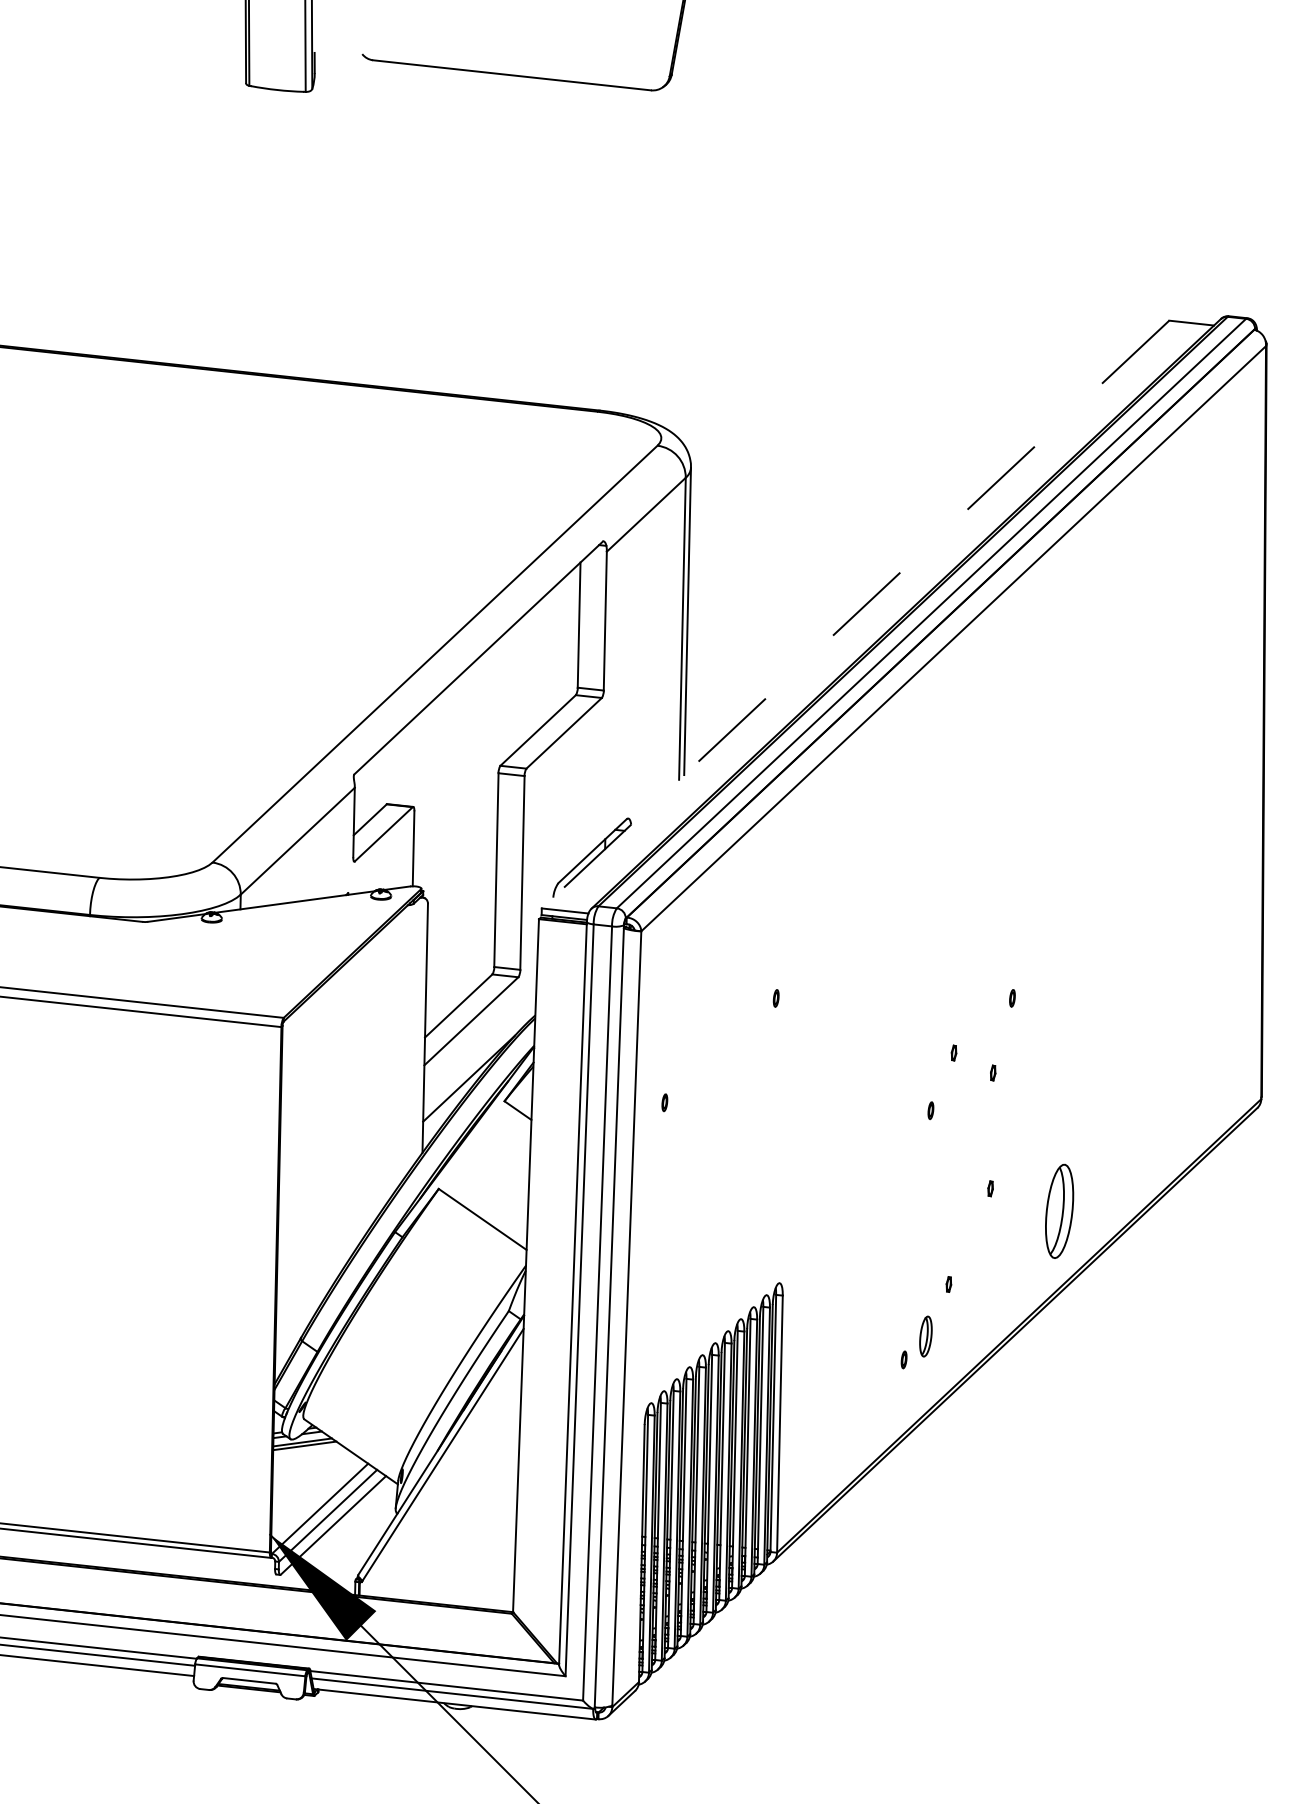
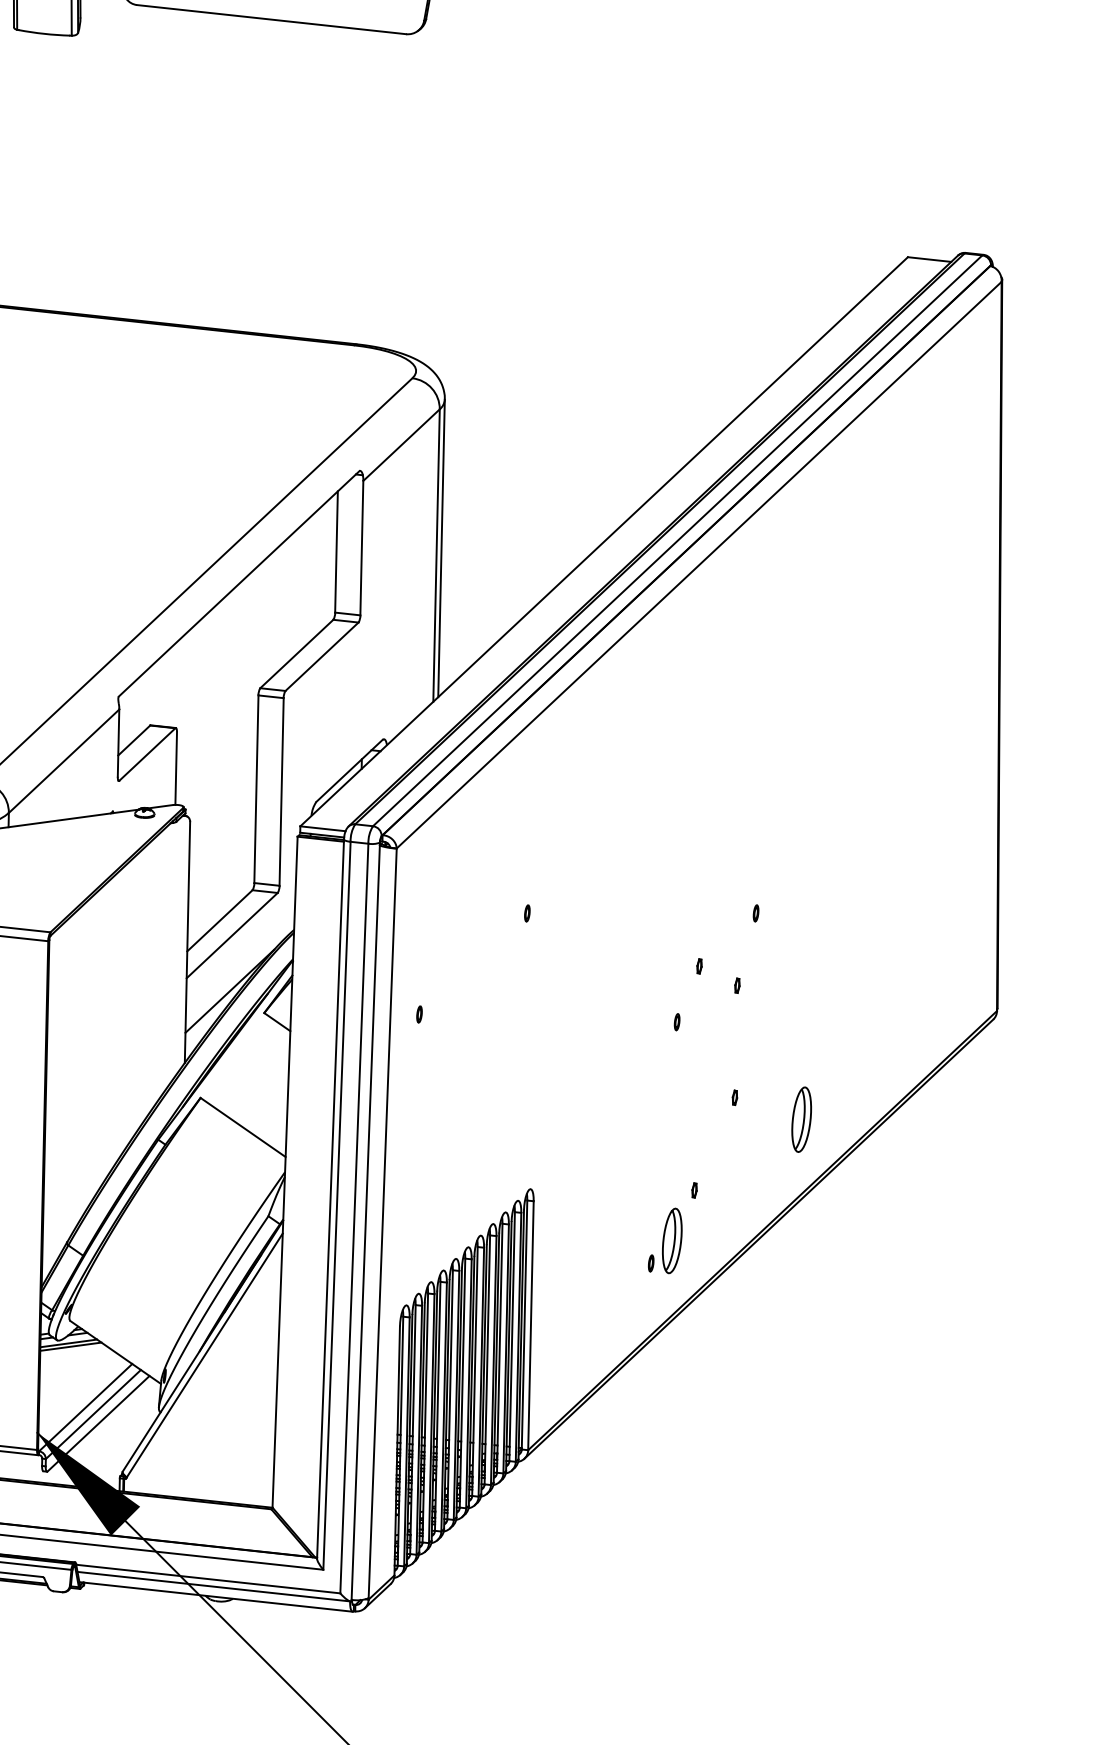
line: (855, 614) -> (604, 541), dashed -> solid
part: (1059, 1211) -> (801, 1119), size x0.71
part: (925, 1336) -> (671, 1240), size x1.67

